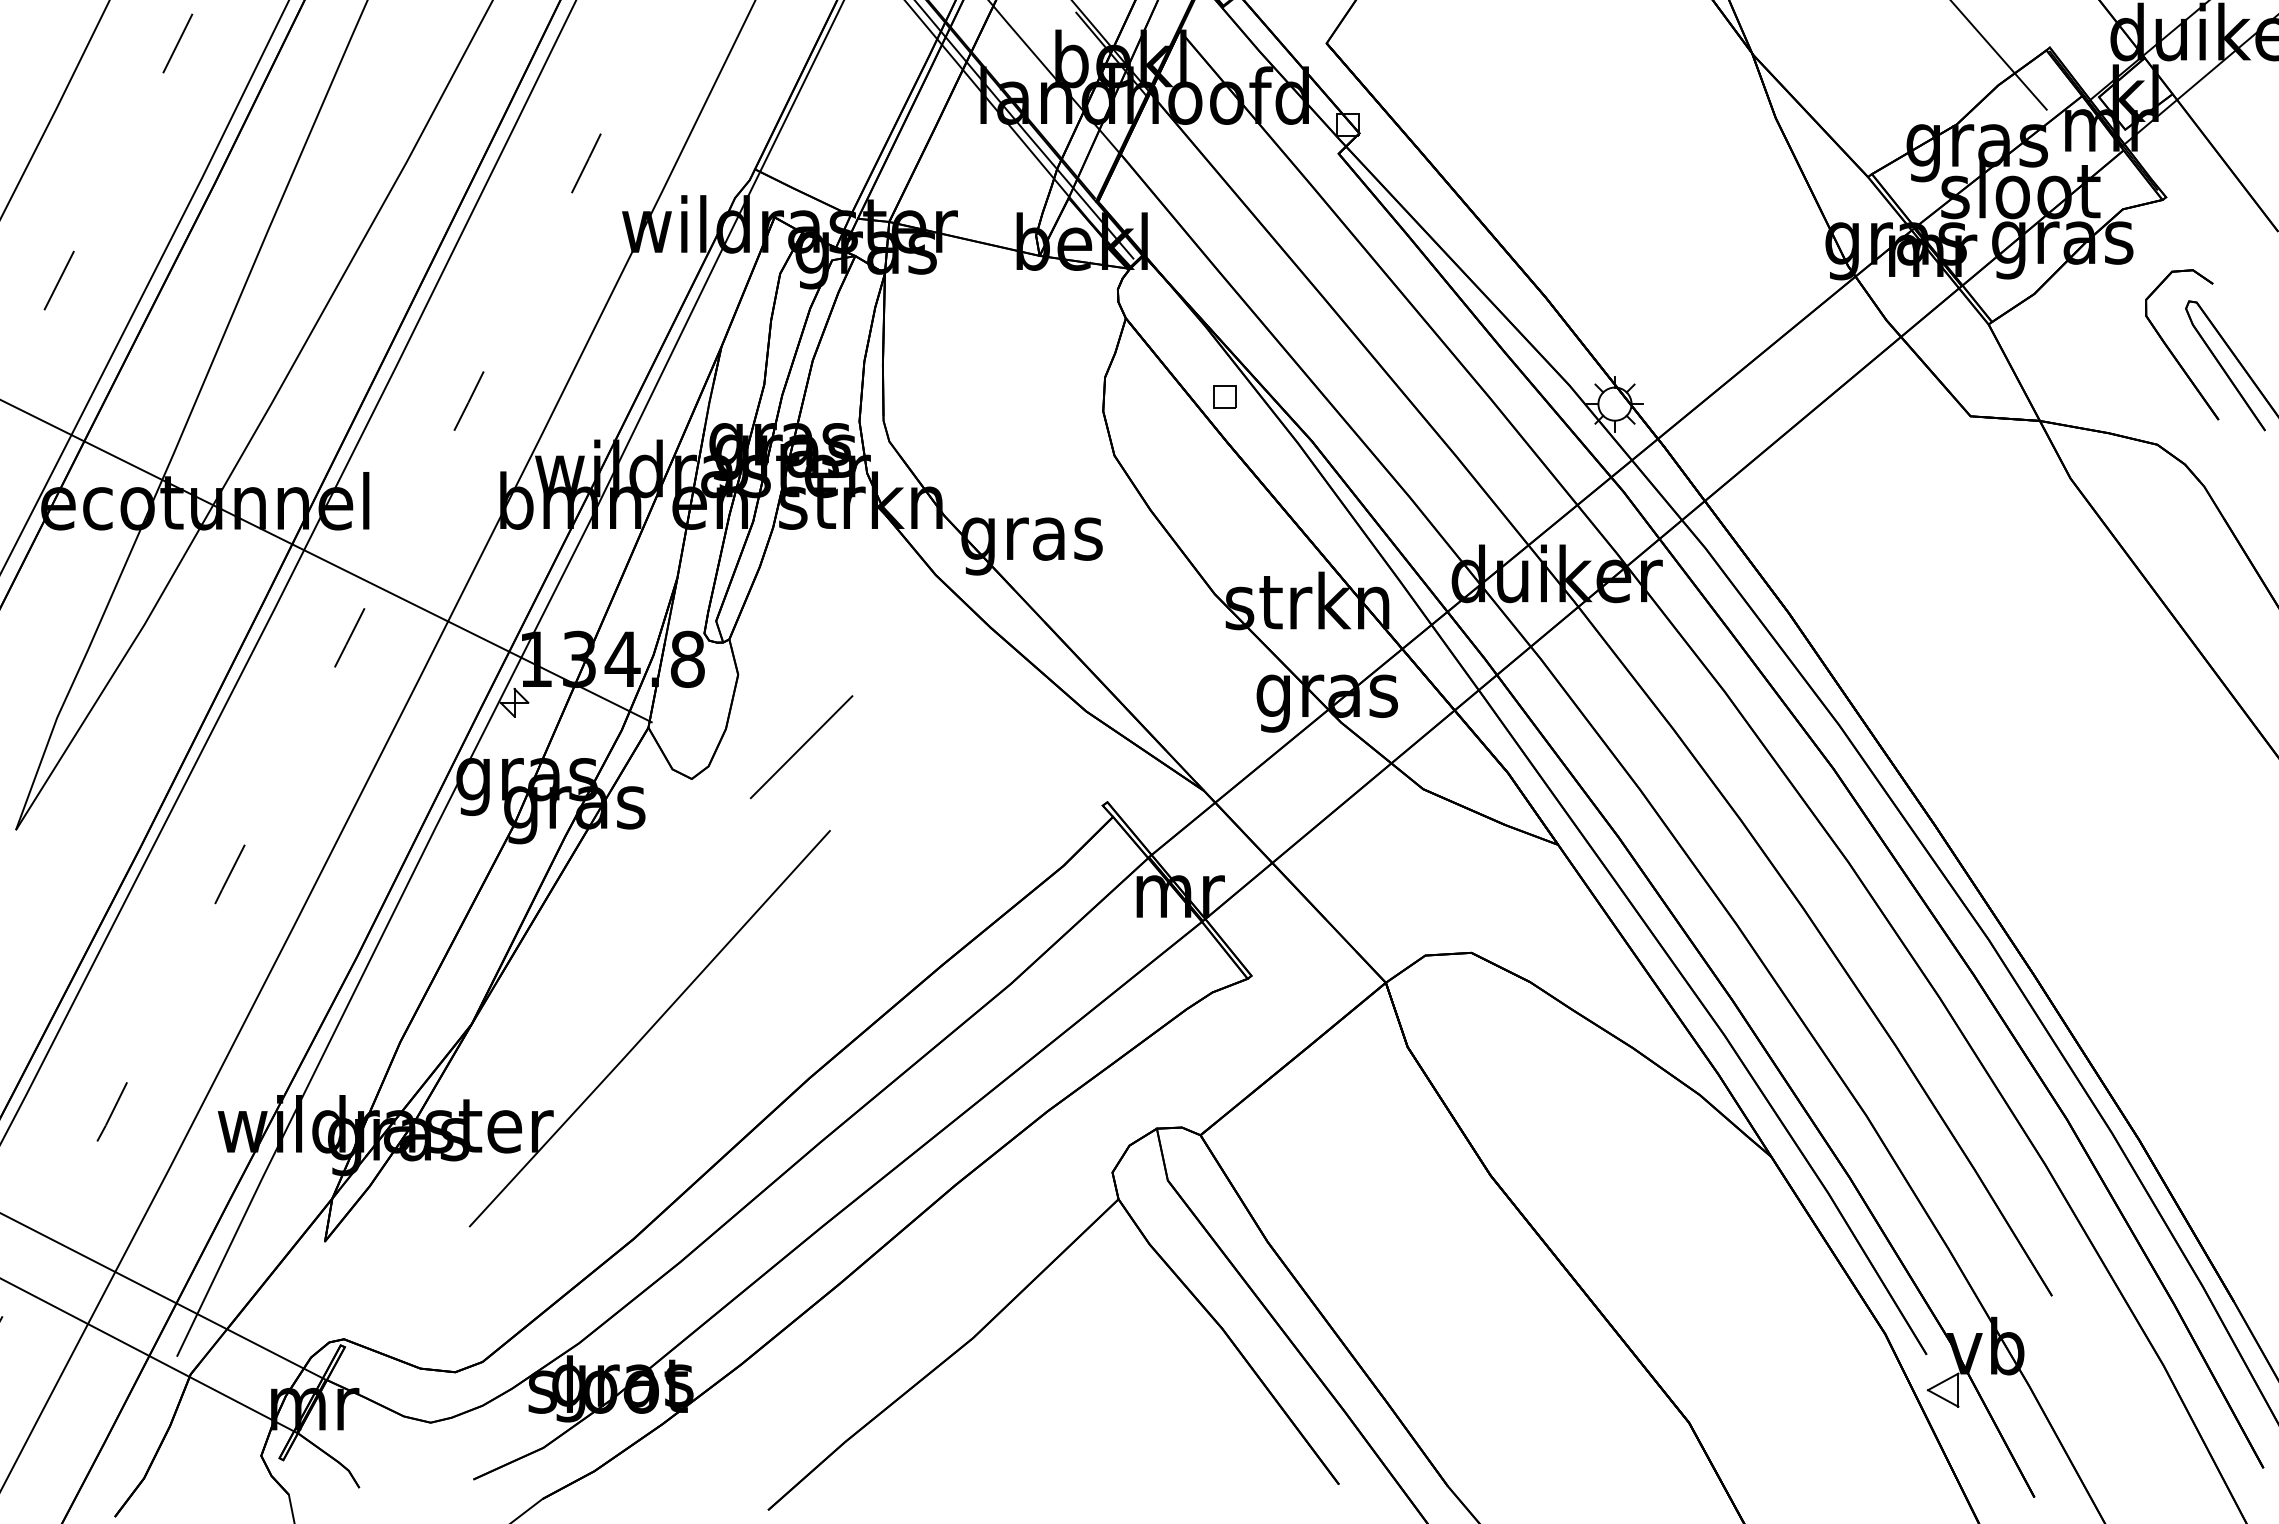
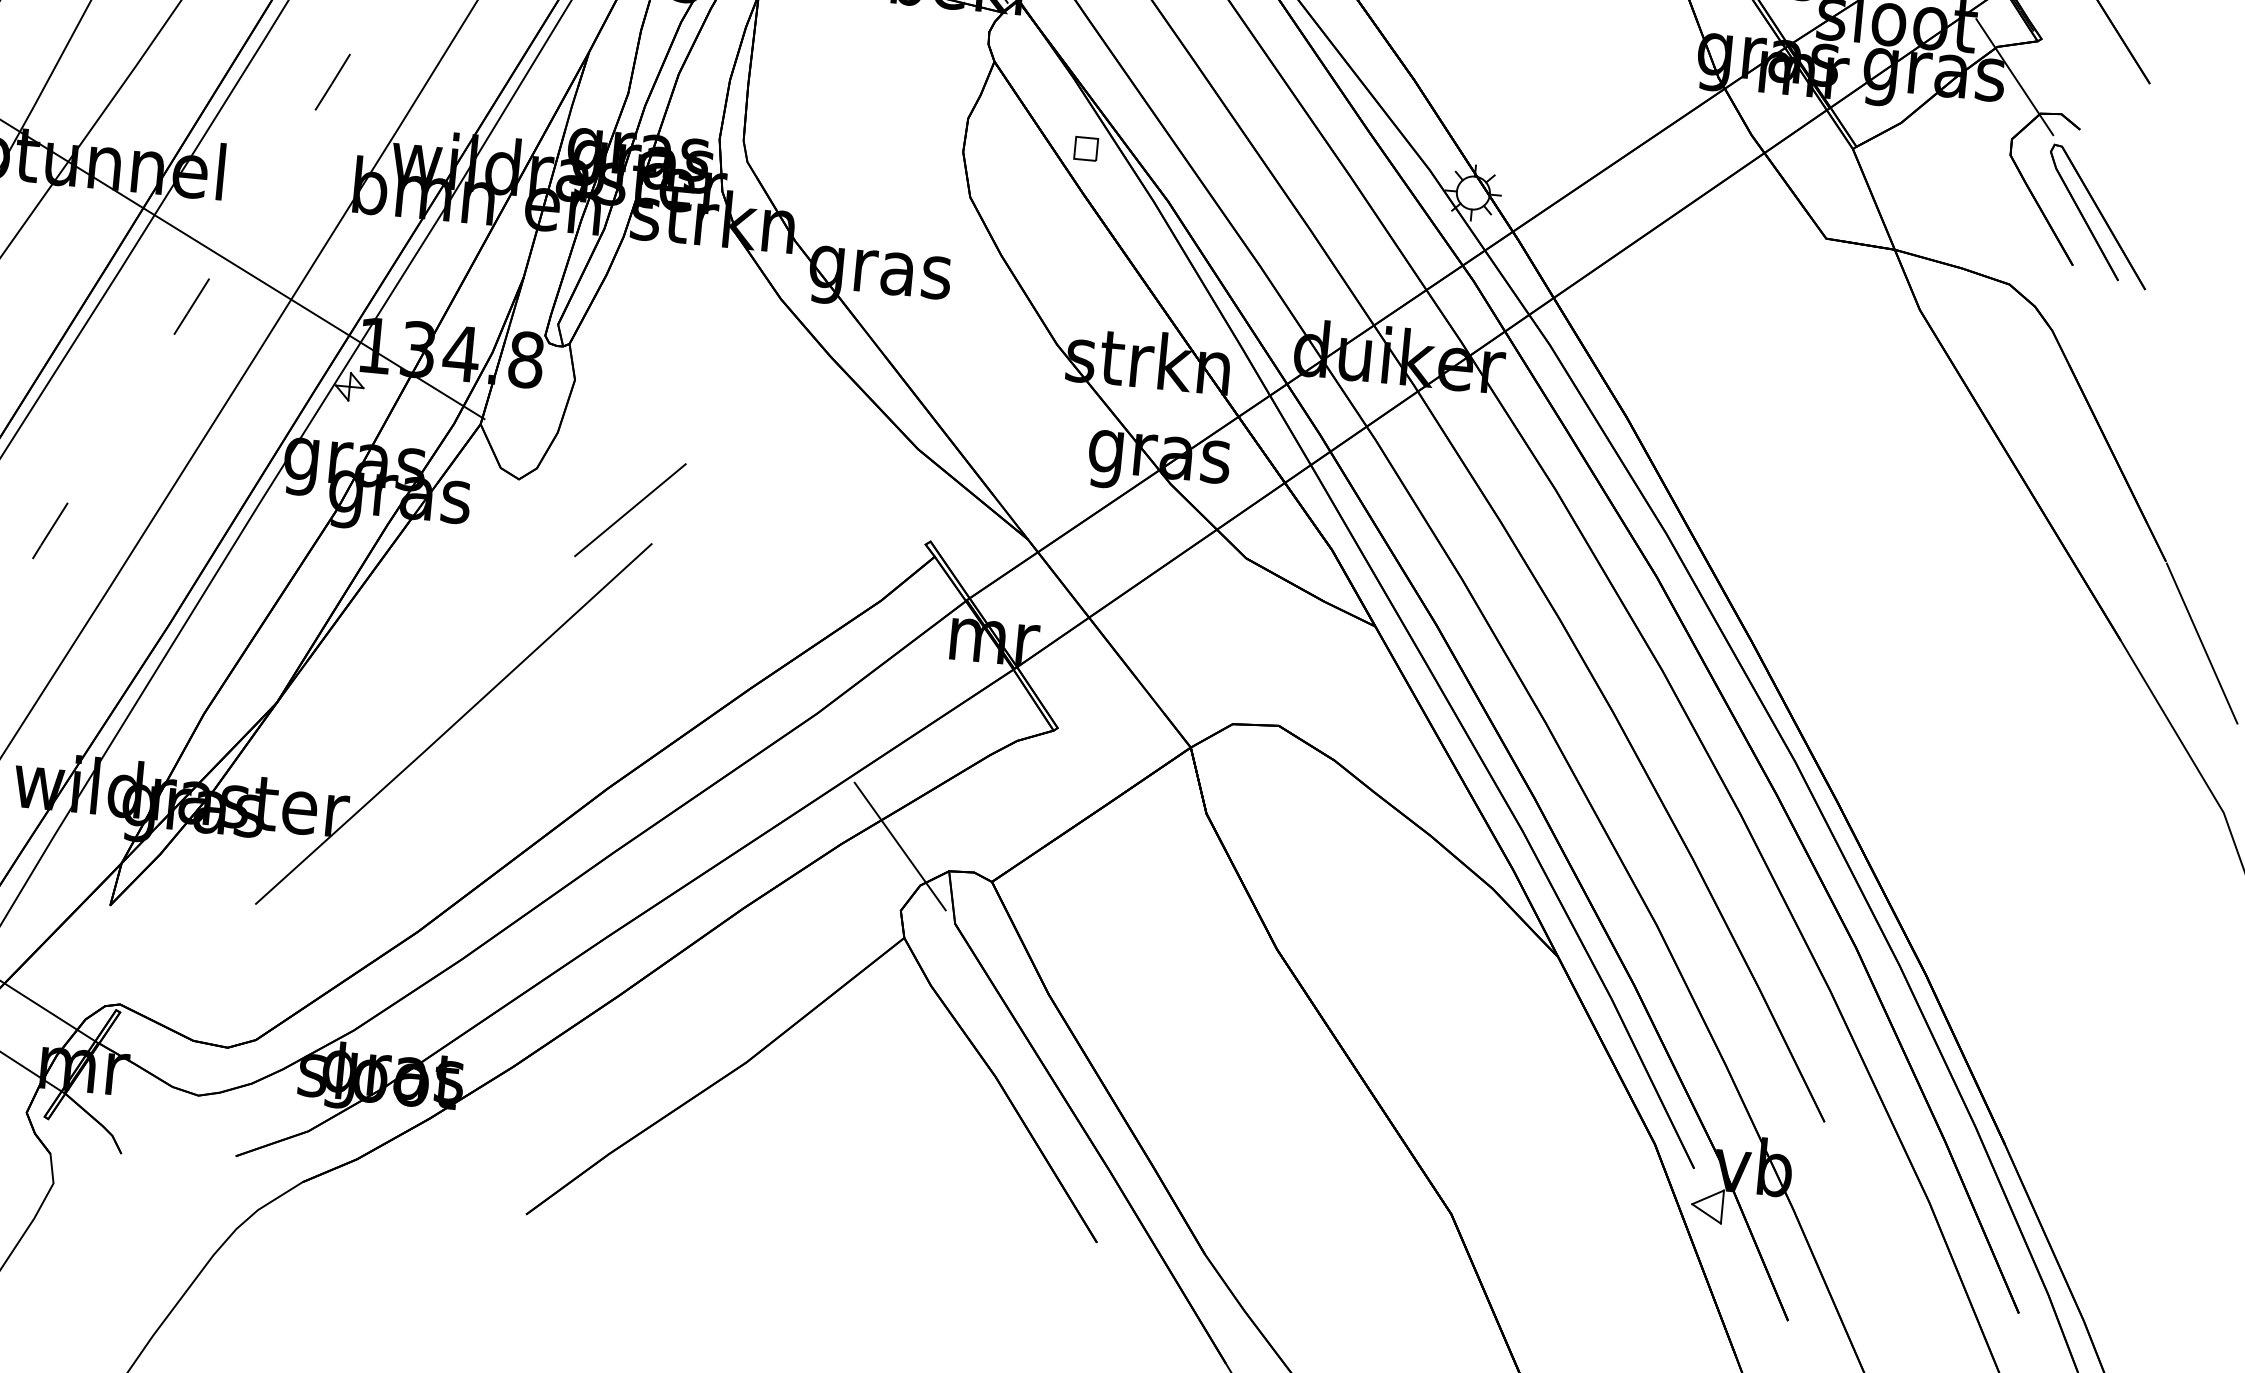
line: (2142, 237) -> (2014, 76), added
line: (801, 747) -> (630, 510), moved
line: (1105, 1108) -> (899, 846), added

